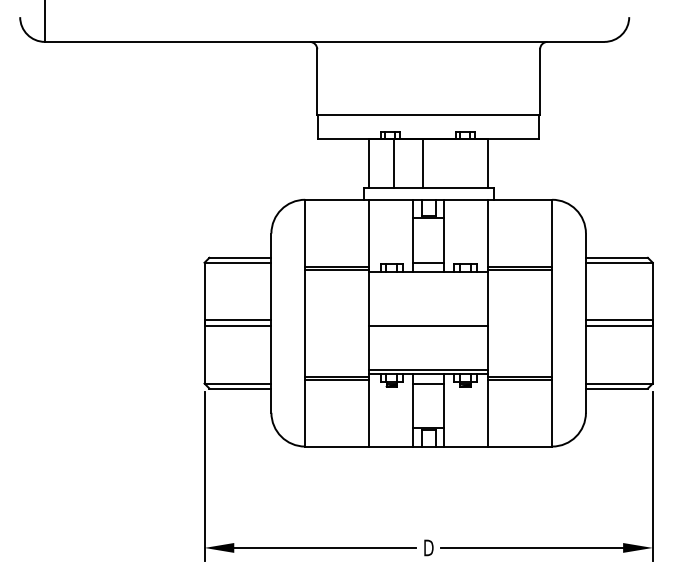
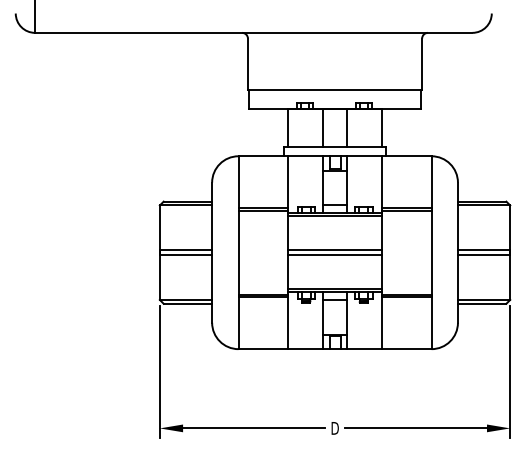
line: (394, 163) -> (323, 127), moved
line: (423, 163) -> (347, 127), moved
line: (428, 276) -> (334, 216), added
line: (428, 320) -> (334, 250), added

